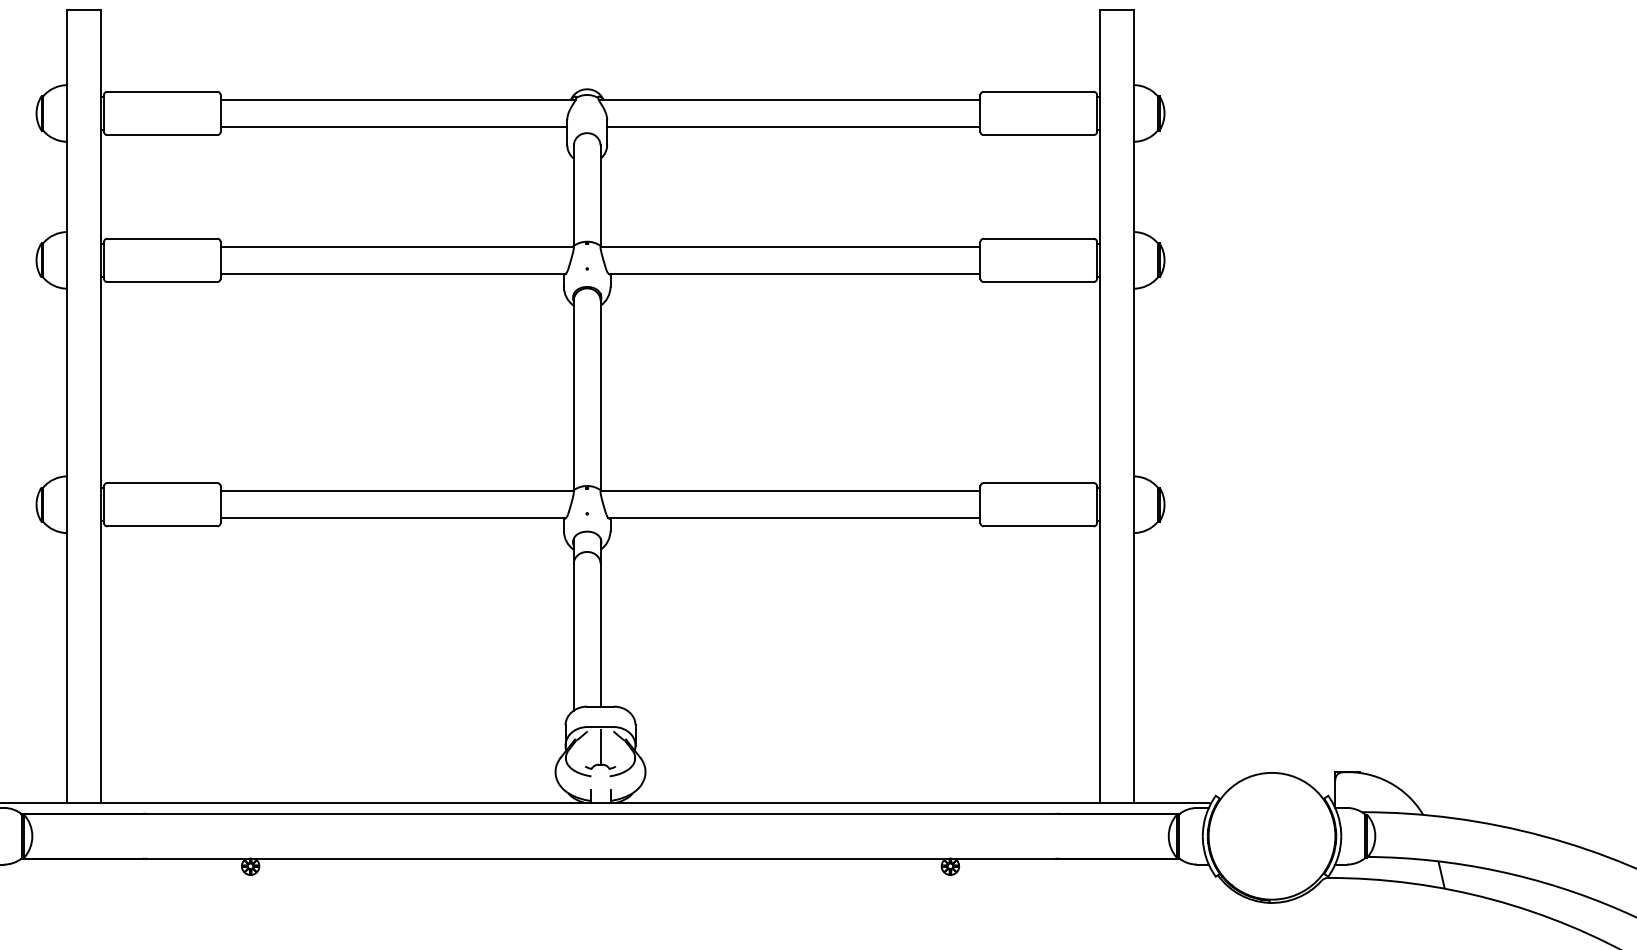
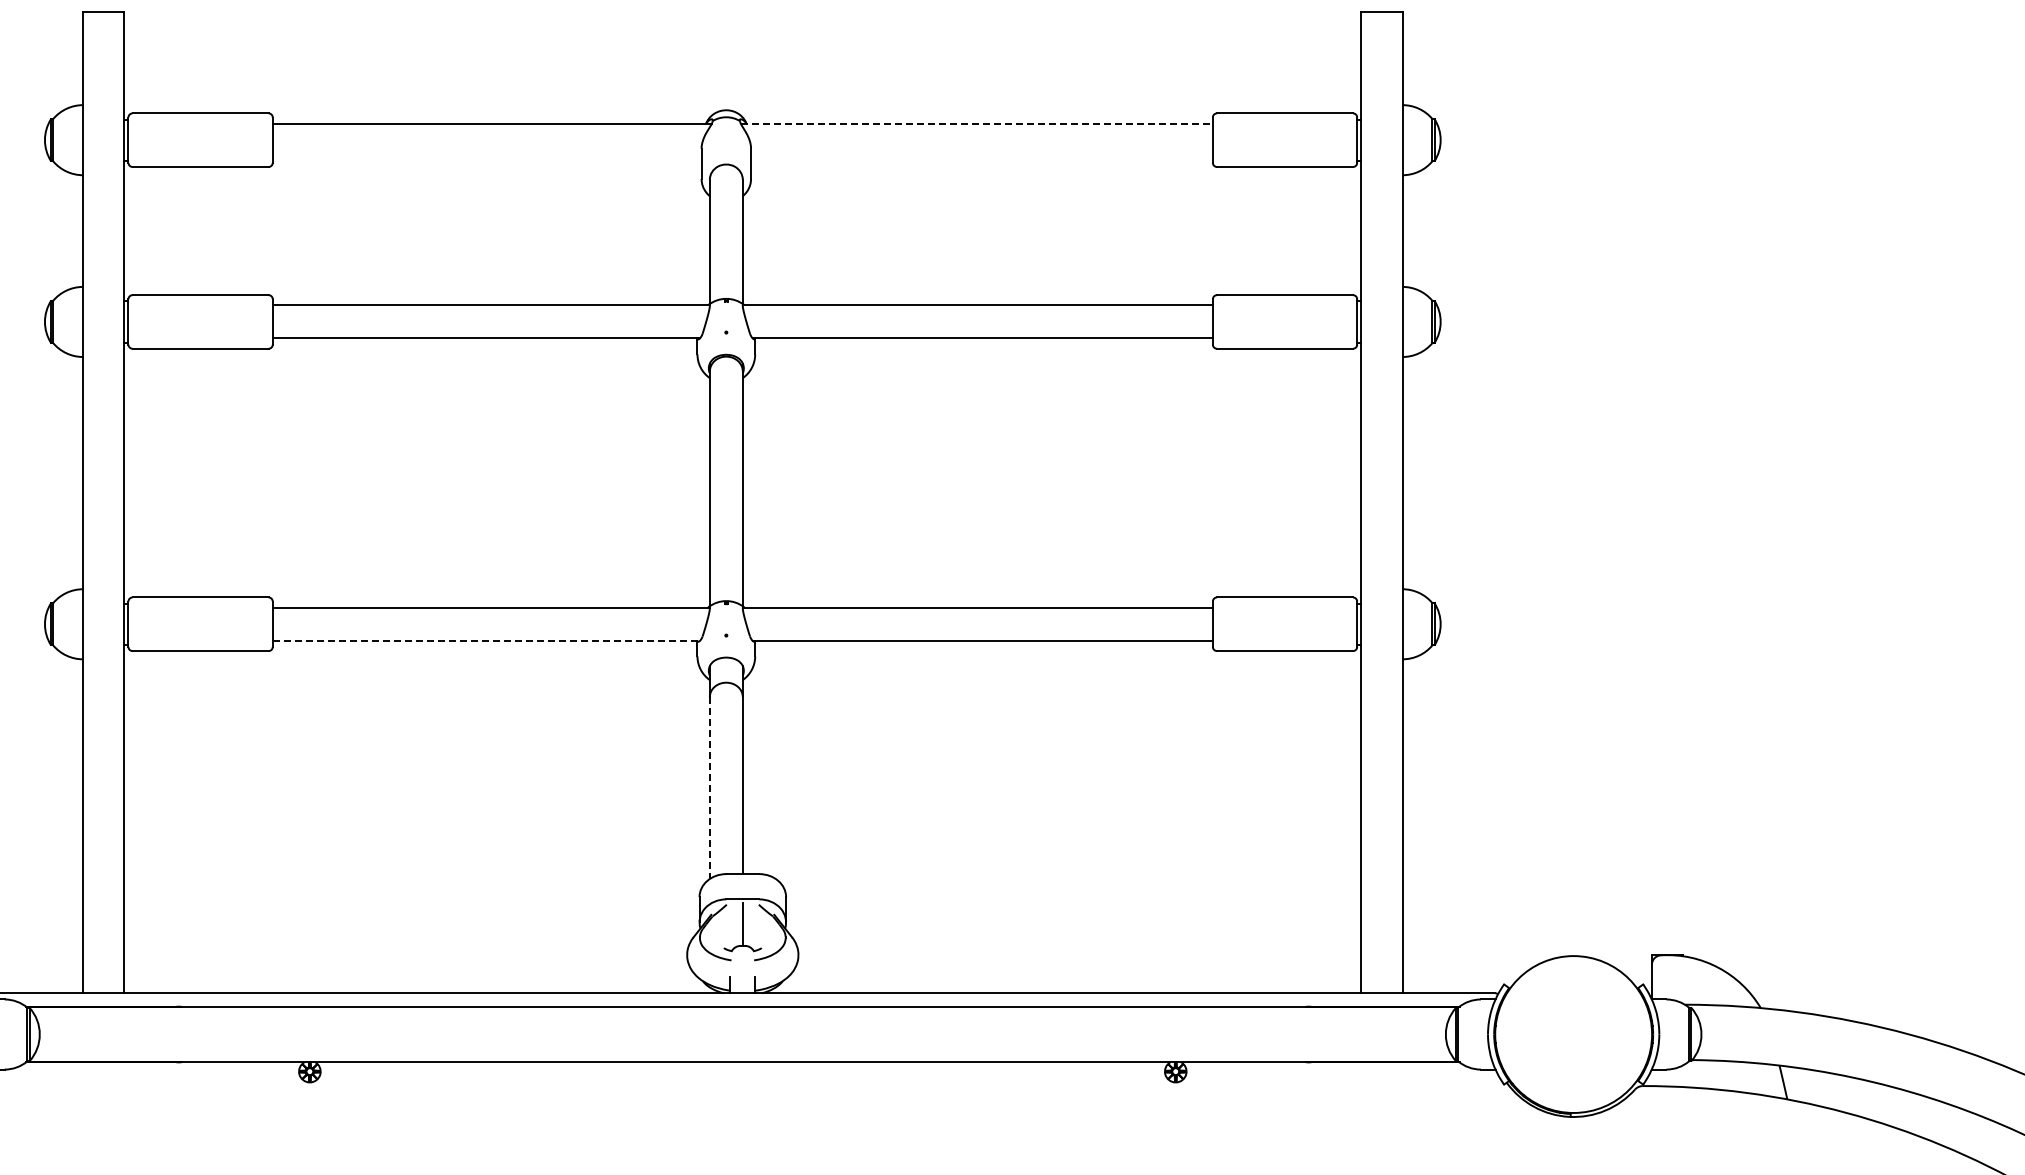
line: (790, 99) -> (977, 123), solid -> dashed
line: (393, 126) -> (486, 156), removed
line: (793, 126) -> (981, 156), removed
line: (393, 517) -> (486, 640), solid -> dashed
line: (573, 637) -> (709, 788), solid -> dashed

